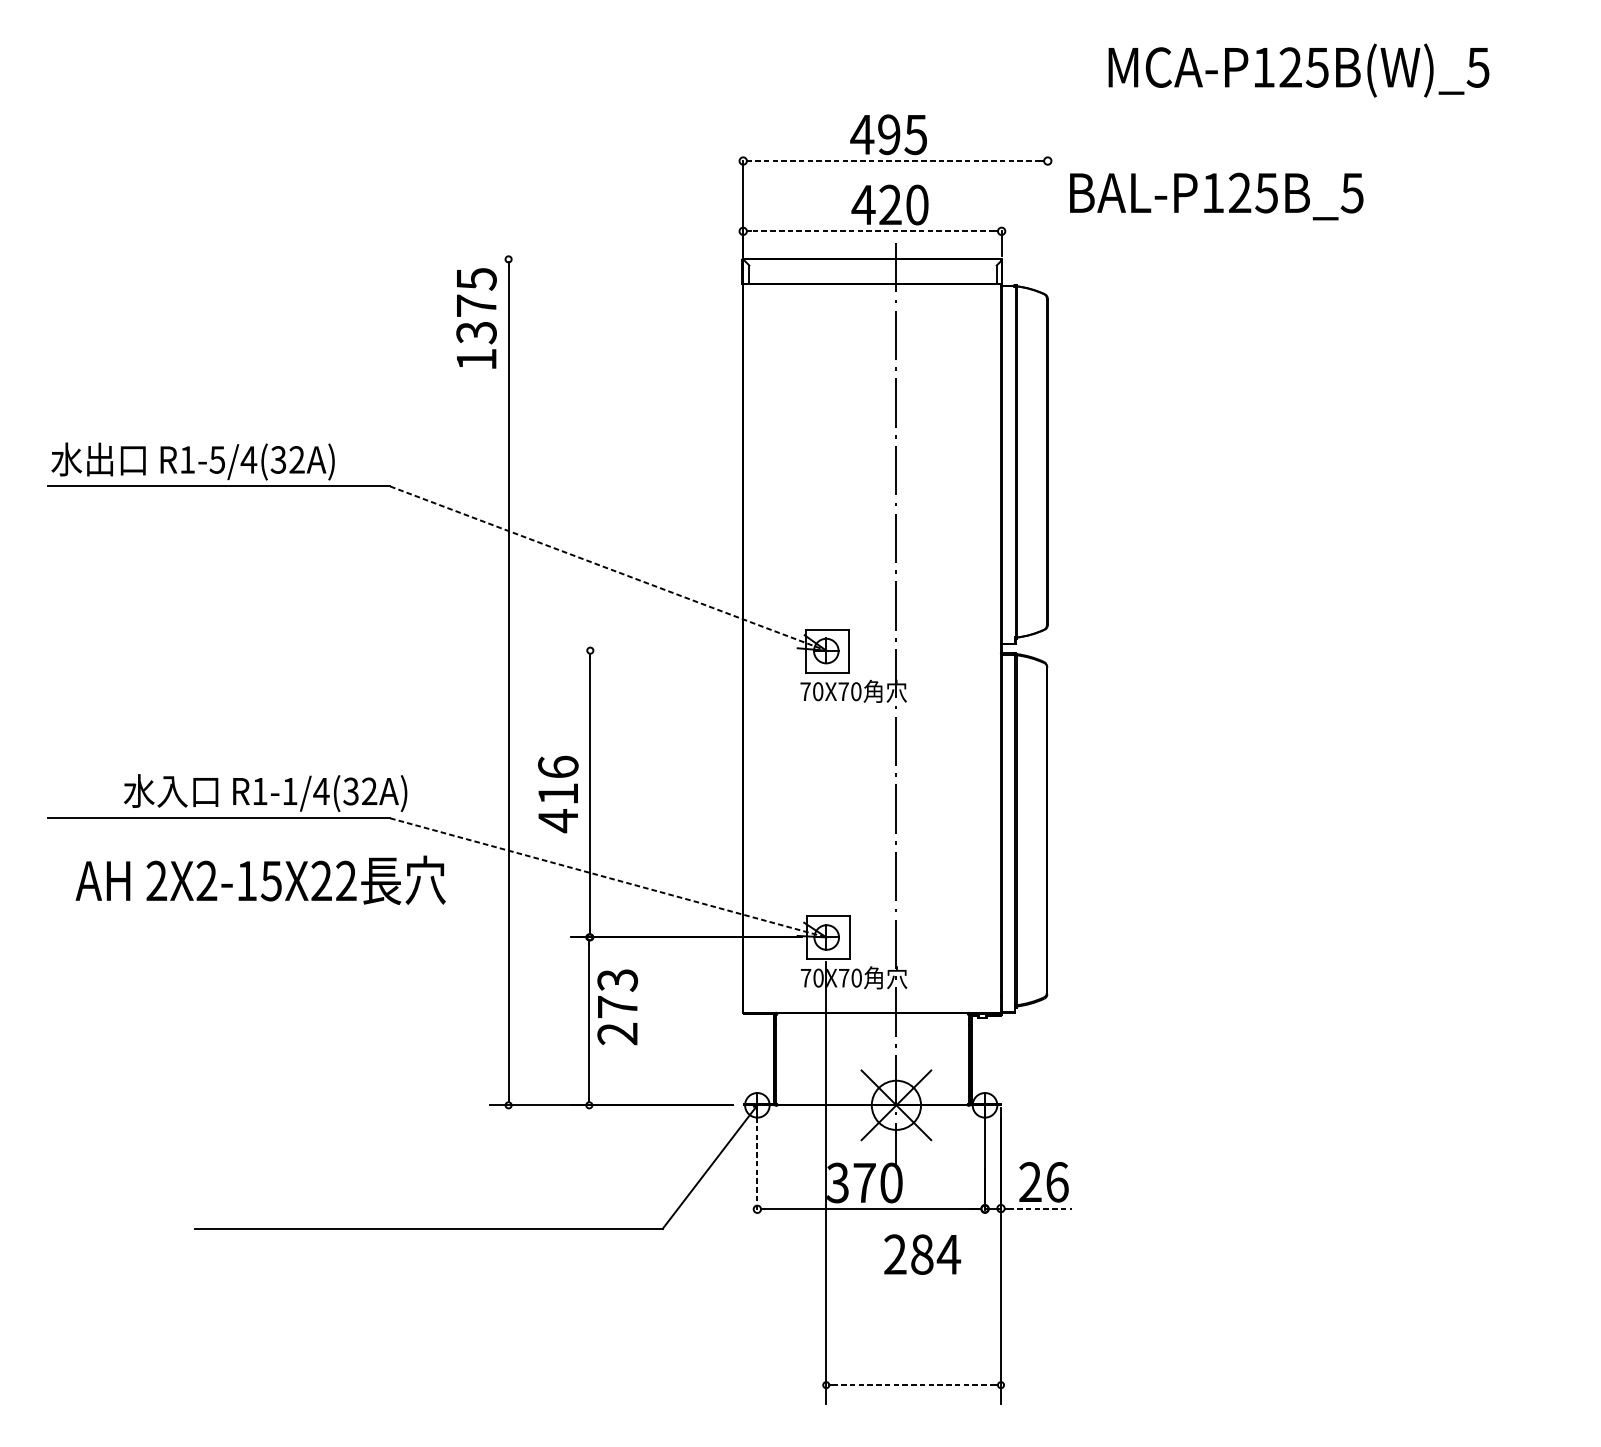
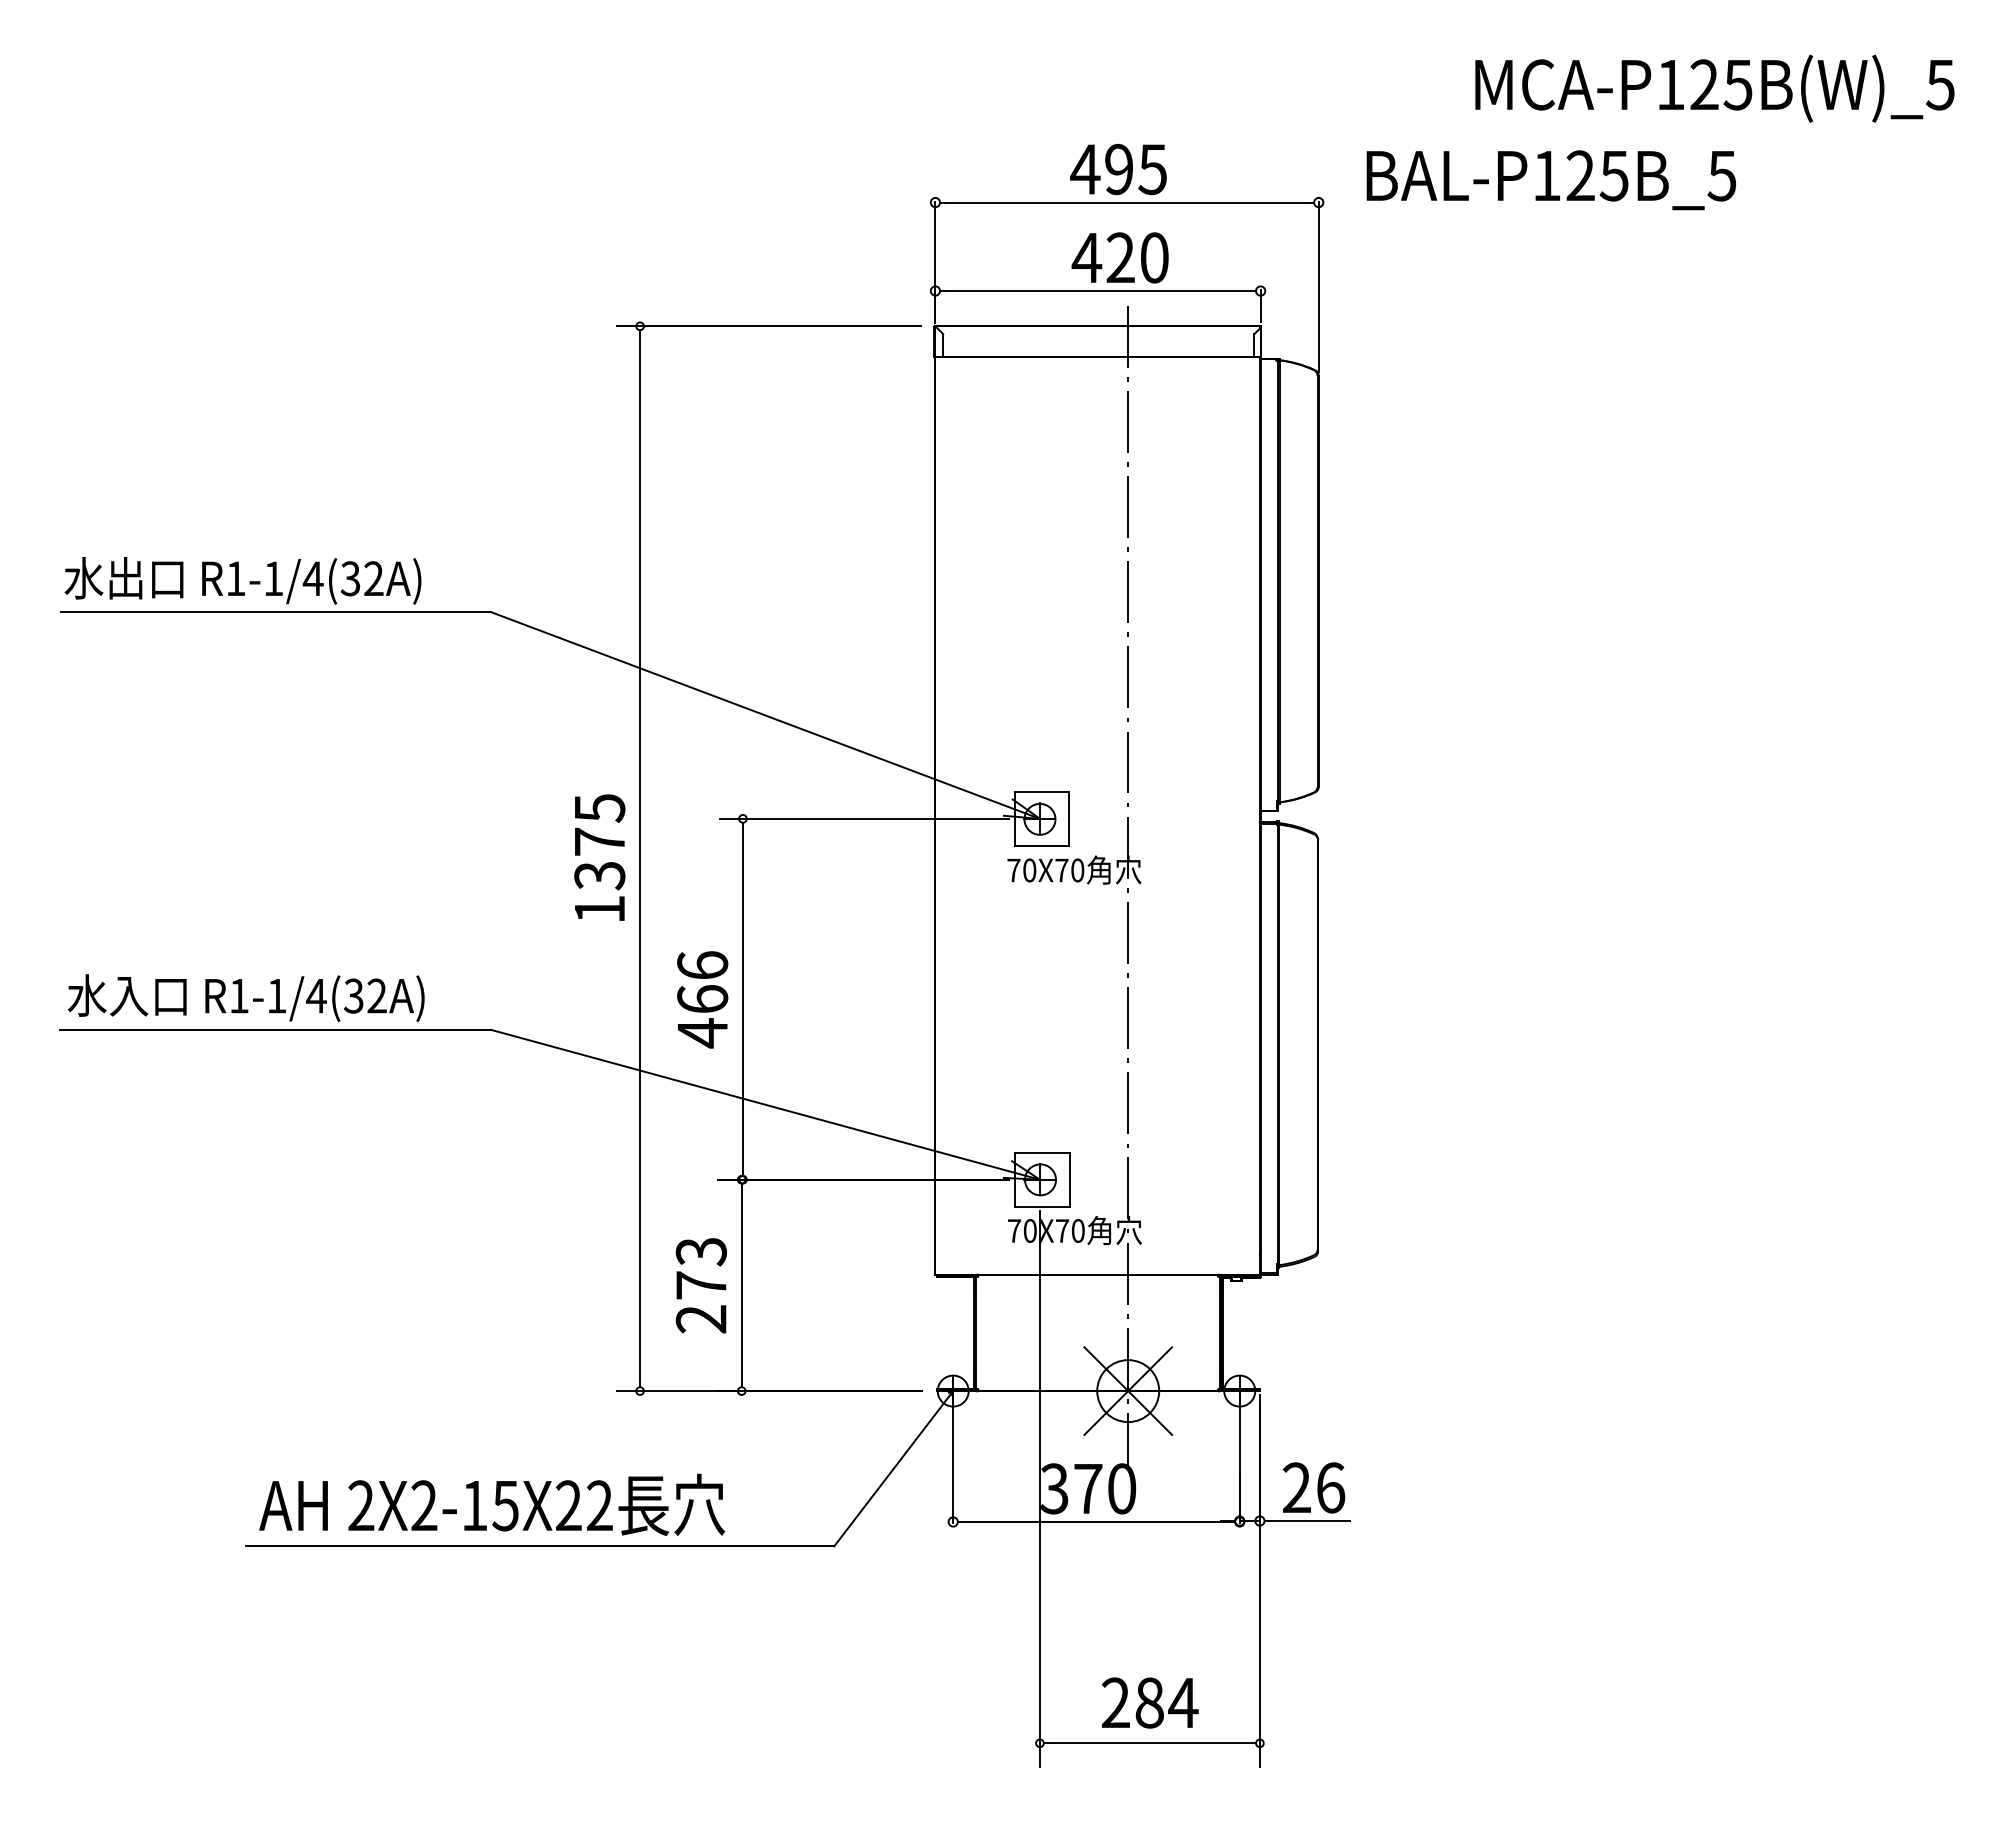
text: (1298, 70) -> (1714, 88), moved
line: (895, 160) -> (1126, 202), dashed -> solid
text: (1216, 196) -> (1551, 180), moved
line: (1047, 227) -> (1318, 286), added
line: (872, 231) -> (1097, 291), dashed -> solid
line: (610, 259) -> (768, 326), added
text: (476, 318) -> (599, 857), moved
text: (217, 459) -> (273, 578), R1-5/4(32A) -> R1-1/4(32A)
line: (608, 568) -> (765, 715), dashed -> solid
line: (686, 650) -> (863, 818), added
text: (265, 792) -> (245, 997), moved
text: (558, 793) -> (702, 998), 416 -> 466
line: (608, 877) -> (765, 1104), dashed -> solid
text: (261, 880) -> (492, 1504), moved
text: (616, 1007) -> (700, 1285), moved
line: (757, 1158) -> (953, 1458), dashed -> solid
line: (1040, 1208) -> (1309, 1521), dashed -> solid
text: (922, 1254) -> (1150, 1702), moved
line: (914, 1385) -> (1150, 1743), dashed -> solid

